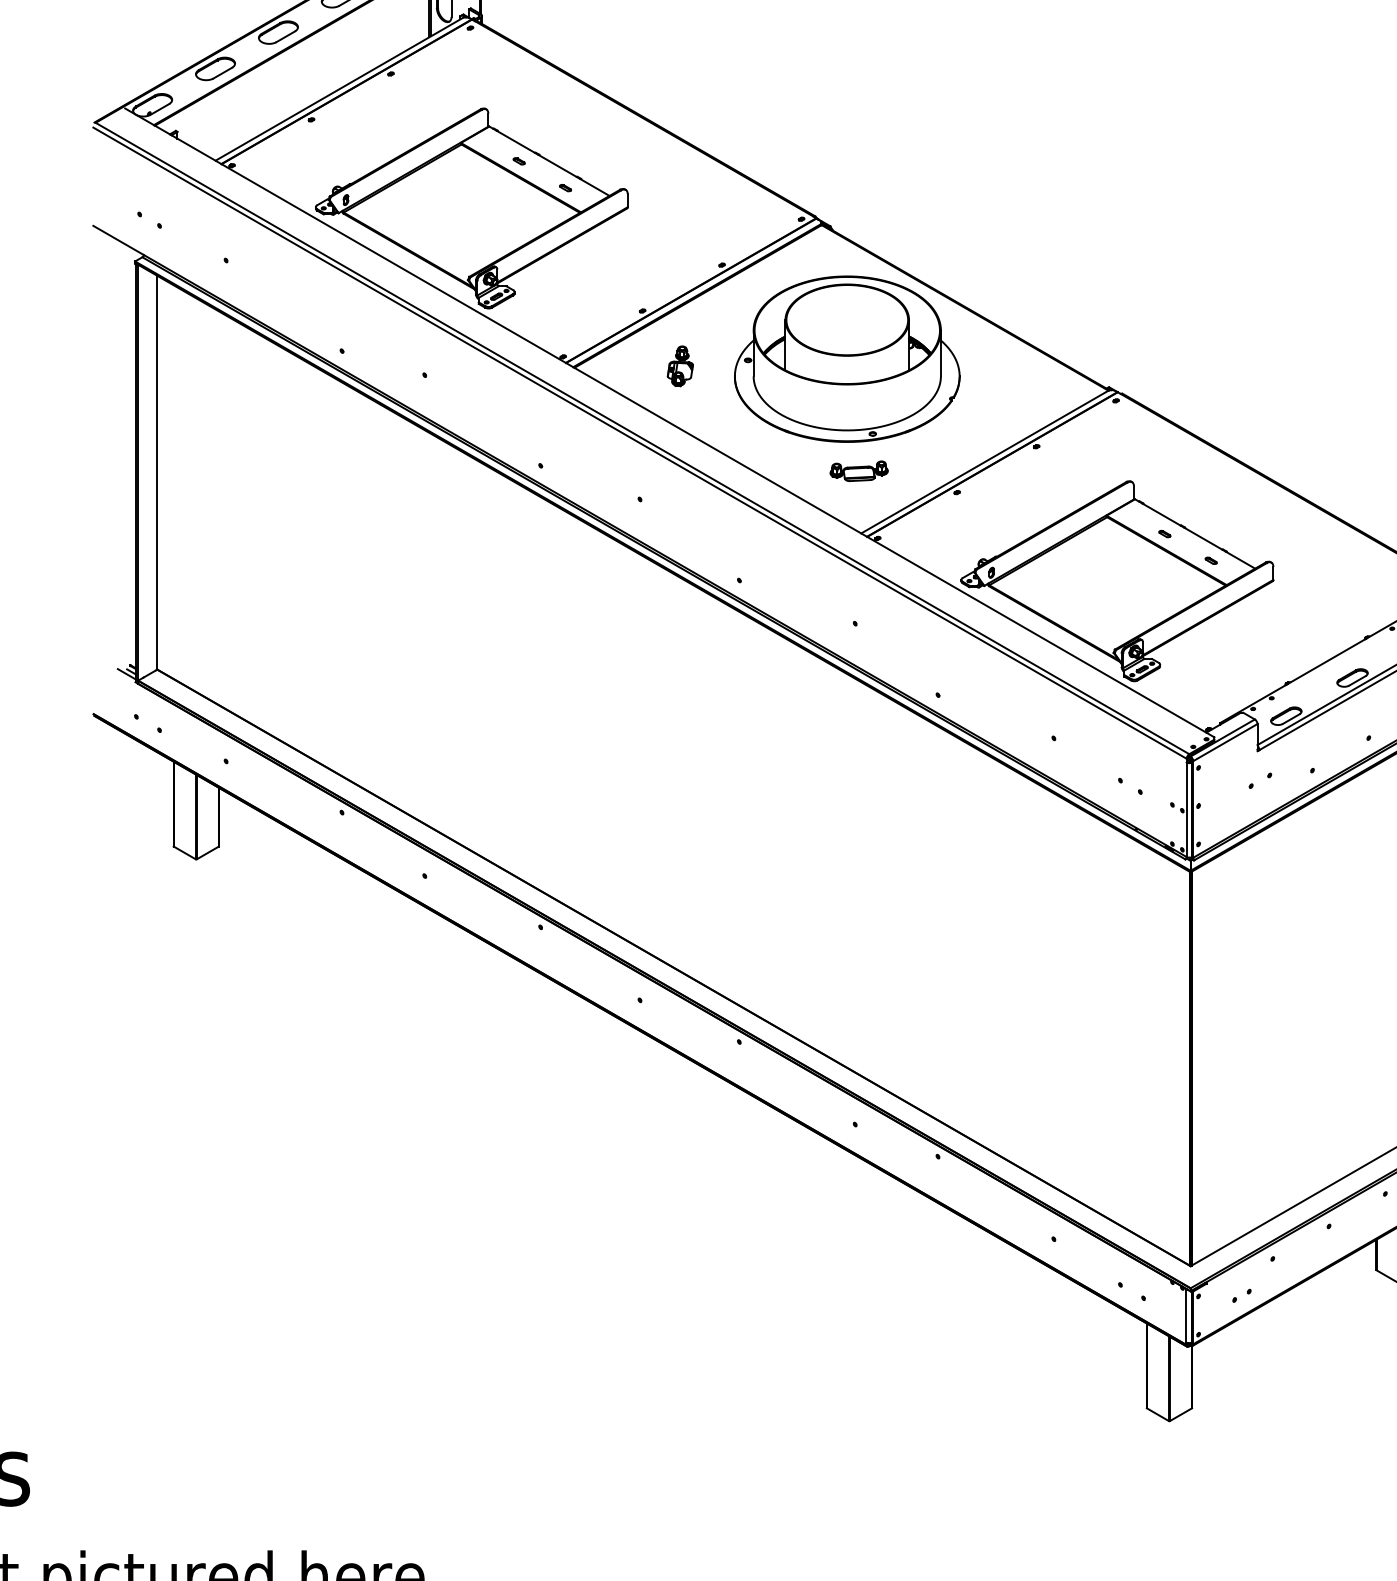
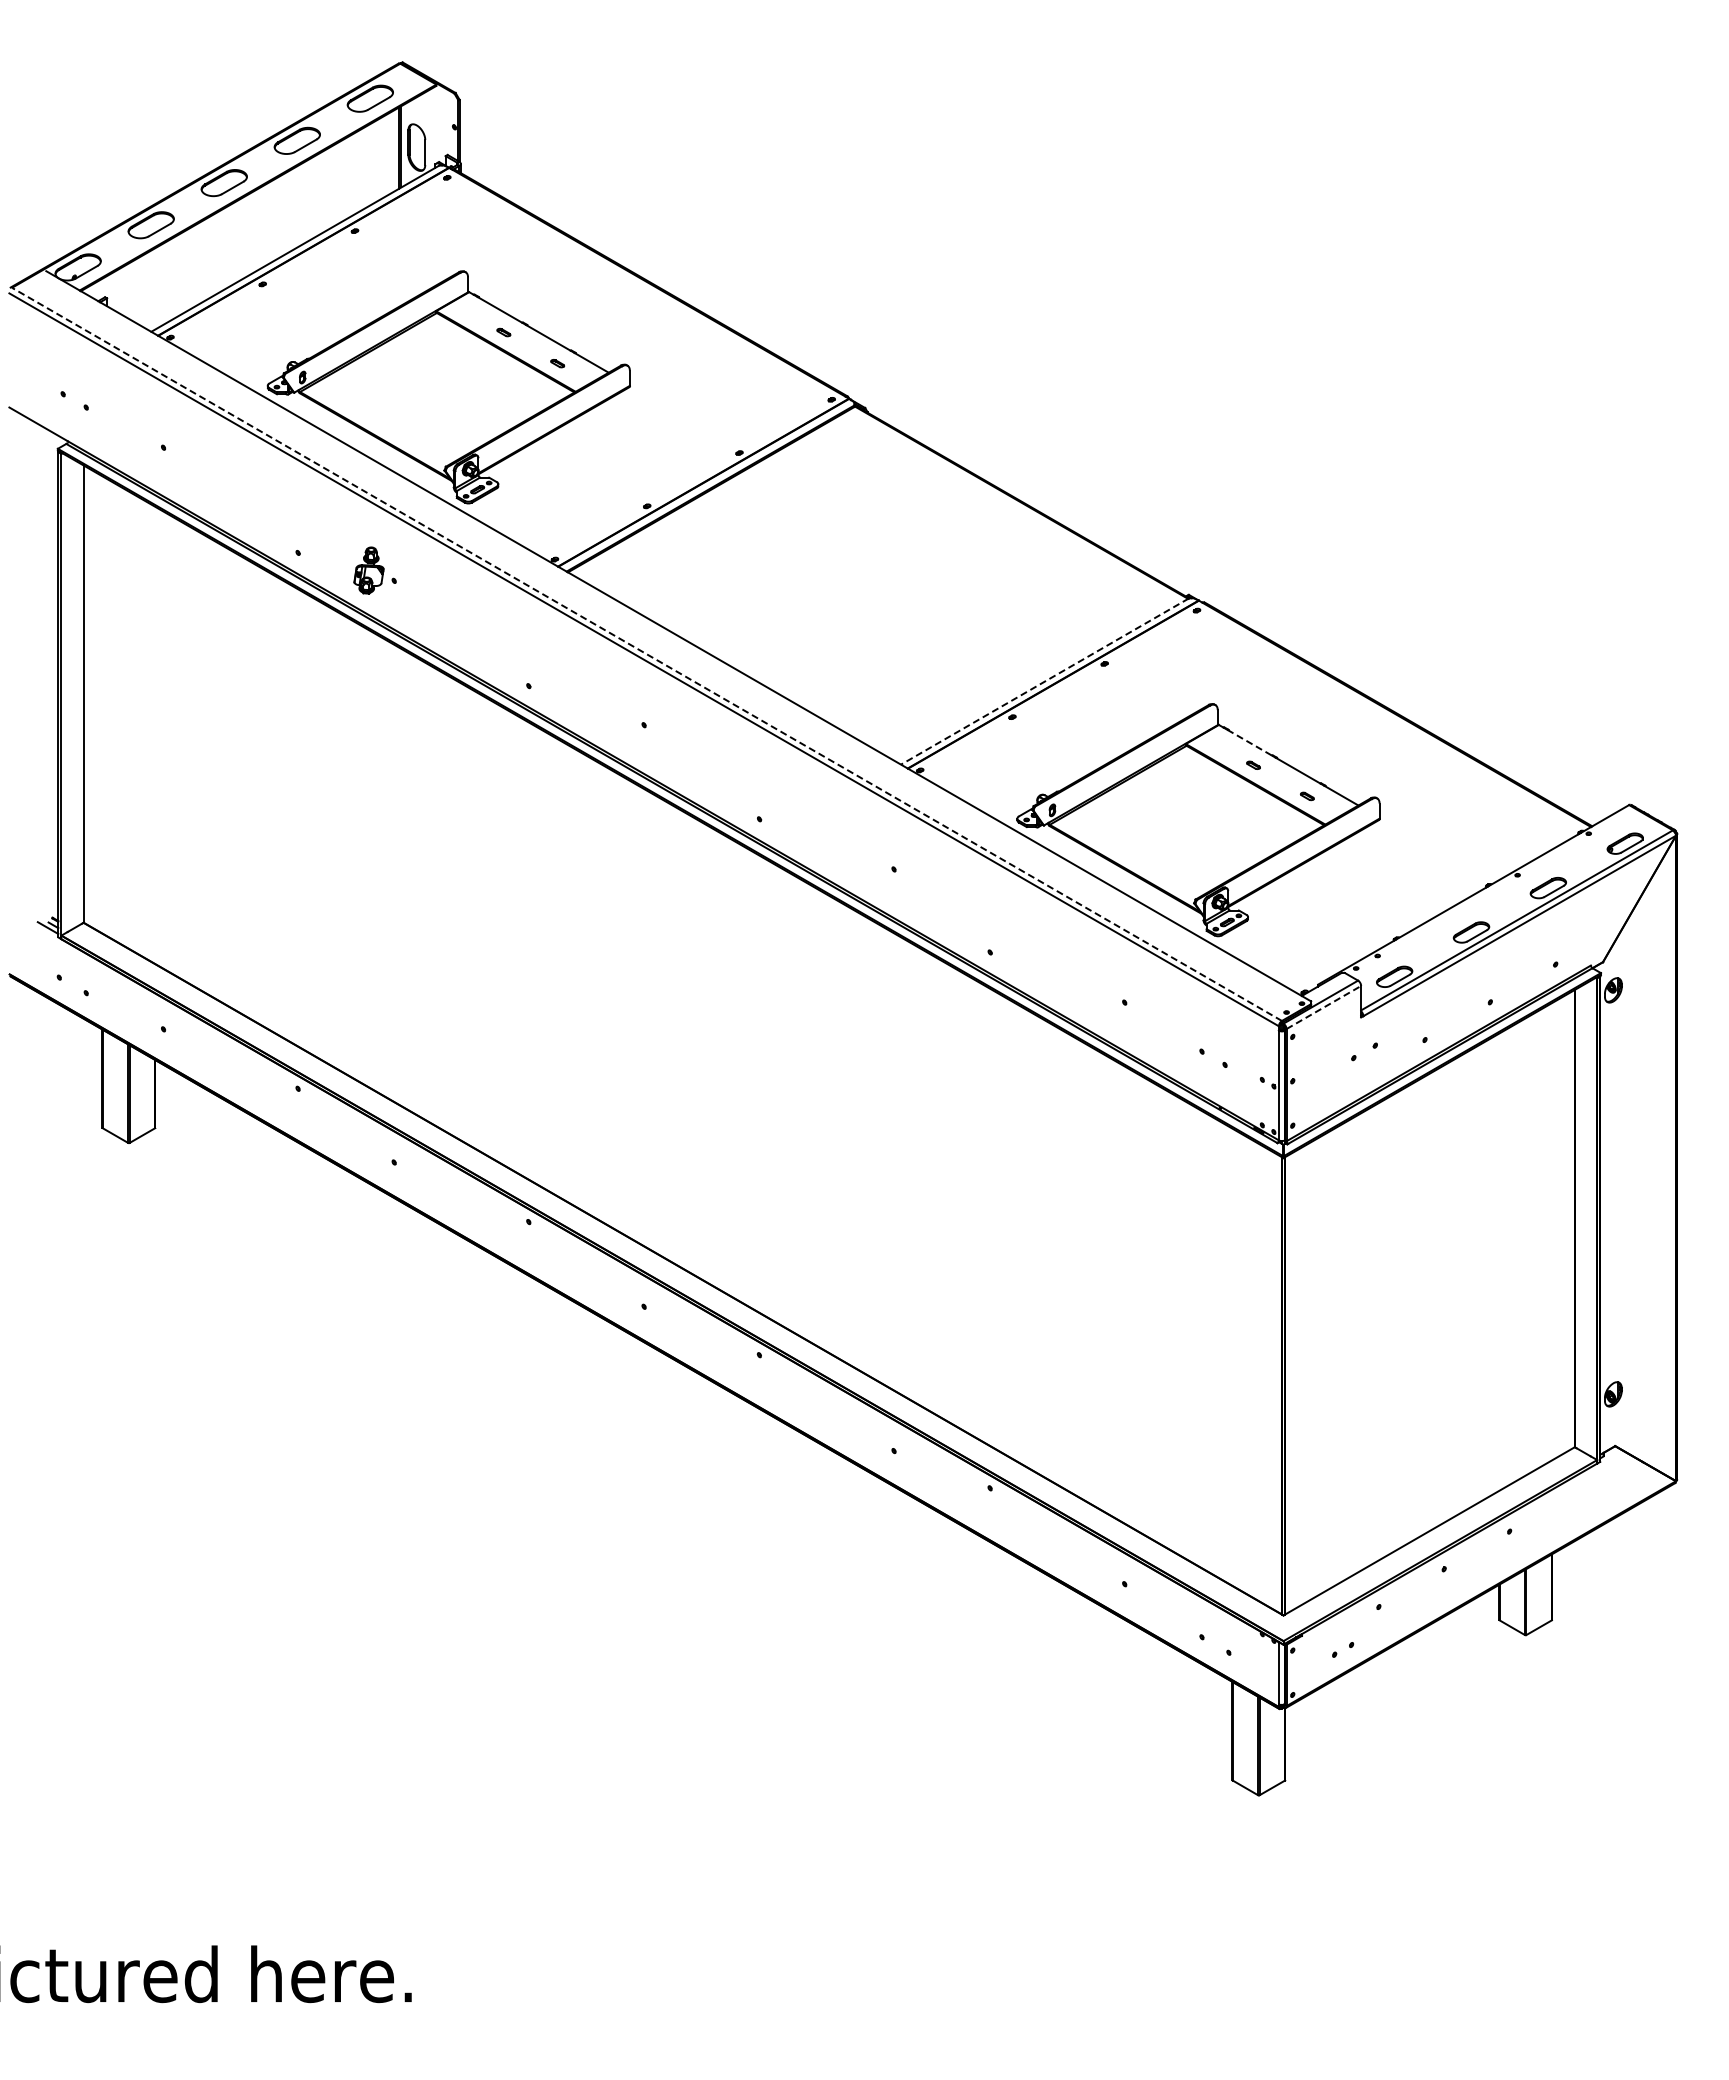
part: (847, 359) -> (884, 562), removed
part: (679, 366) -> (368, 570), moved
line: (642, 438) -> (647, 654), solid -> dashed
line: (984, 461) -> (1044, 681), solid -> dashed
part: (859, 471) -> (898, 692), removed
line: (1161, 514) -> (1249, 742), solid -> dashed
line: (1225, 742) -> (1324, 1007), solid -> dashed

